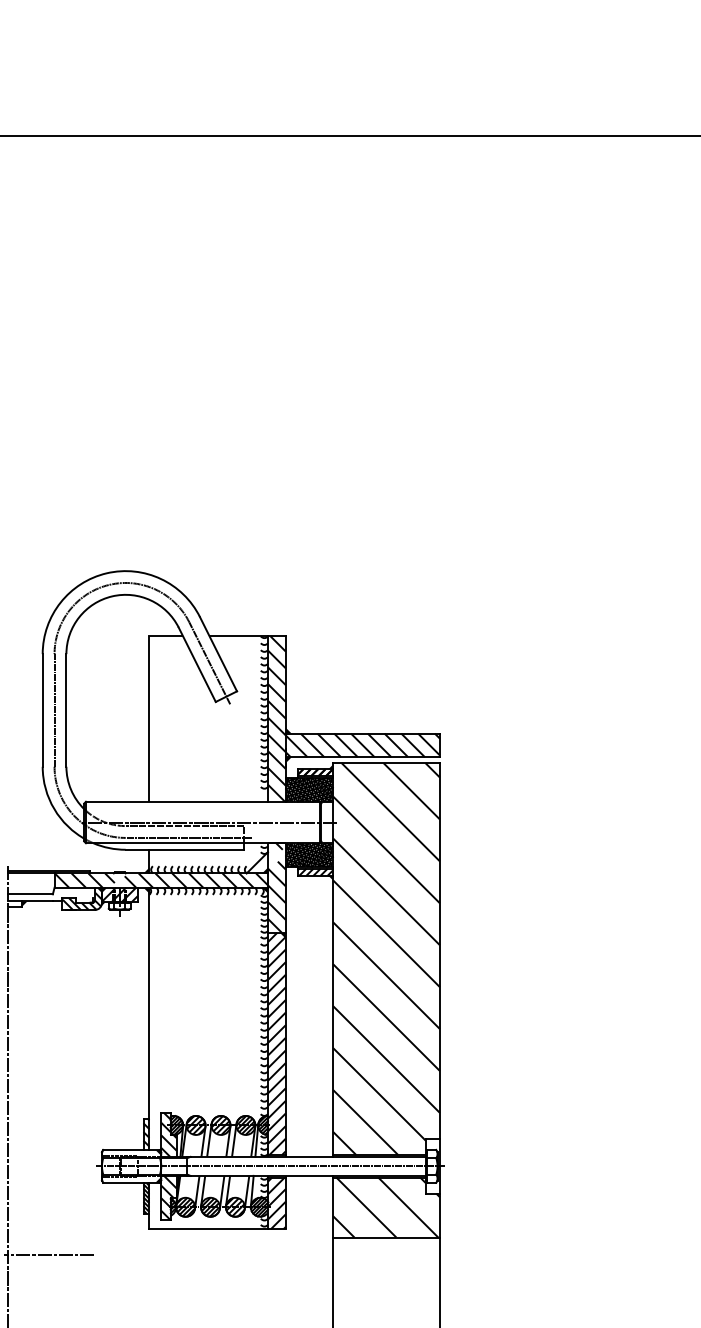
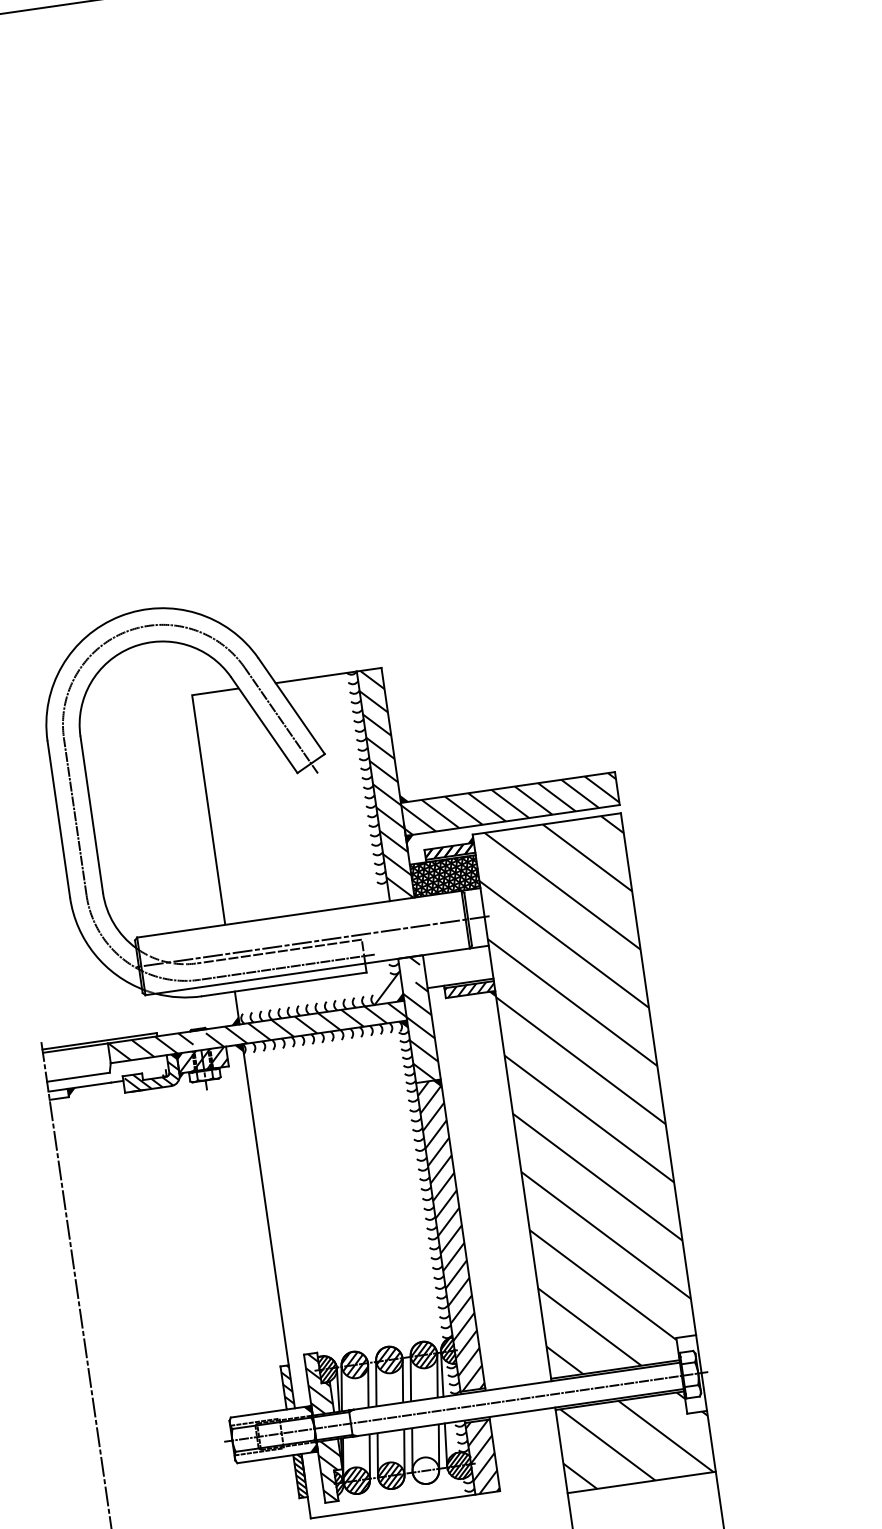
hatch: (309, 854) -> (458, 966), removed
hatch: (235, 1207) -> (425, 1471), removed

